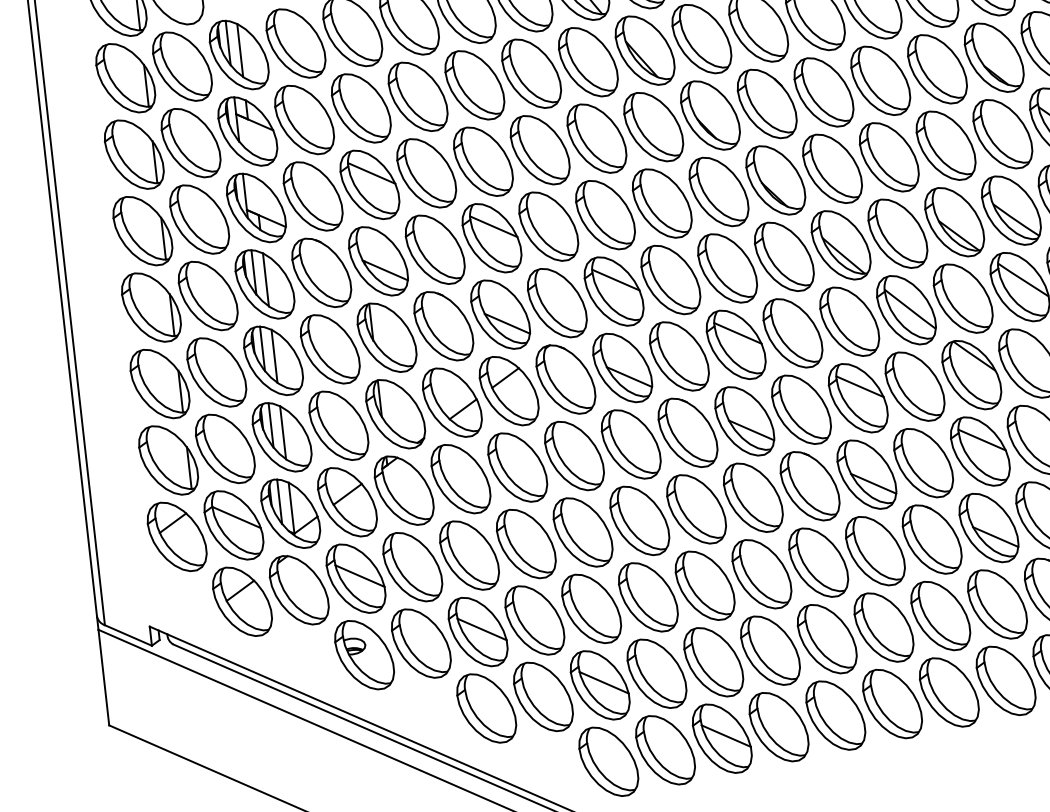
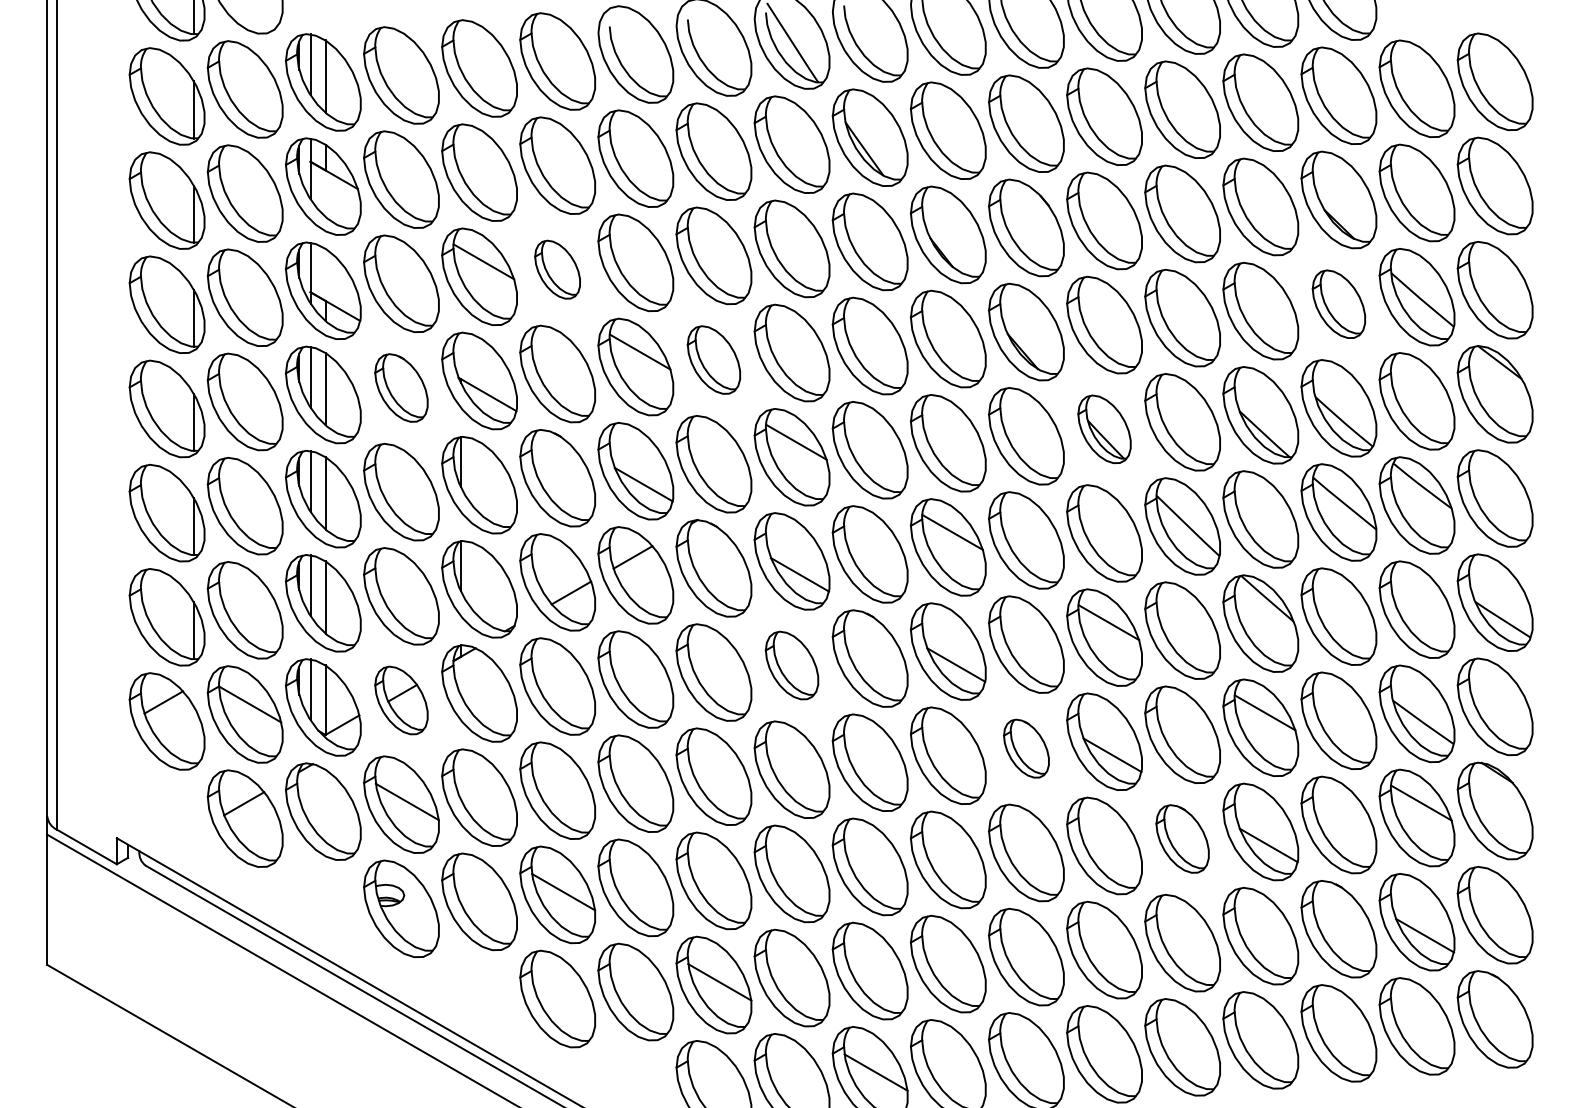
part: (1002, 134) -> (1338, 304), size x0.7
part: (426, 172) -> (557, 269), size x0.6
part: (548, 226) -> (713, 359), size x0.7
part: (840, 245) -> (1104, 429), size x0.7
part: (321, 272) -> (401, 387), size x0.7
part: (630, 444) -> (791, 665), size x0.7
part: (809, 485) -> (1026, 748), size x0.6
part: (347, 502) -> (401, 700), size x0.7
part: (931, 539) -> (1182, 838), size x0.7

